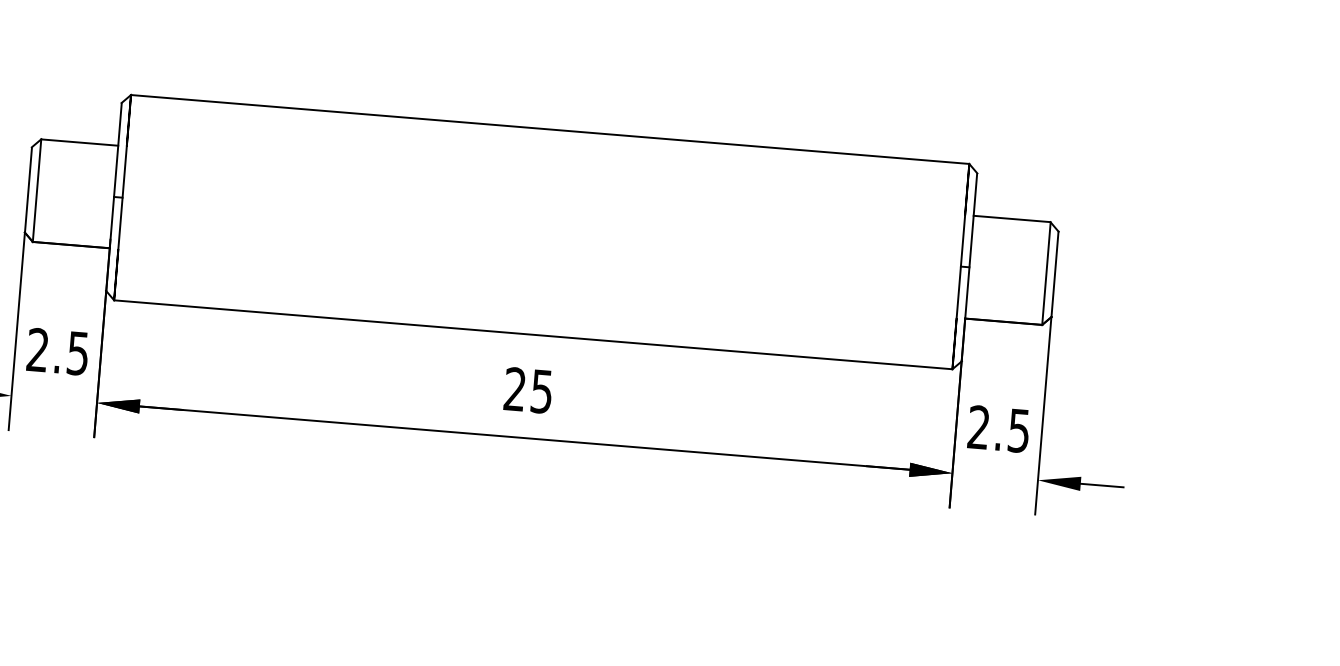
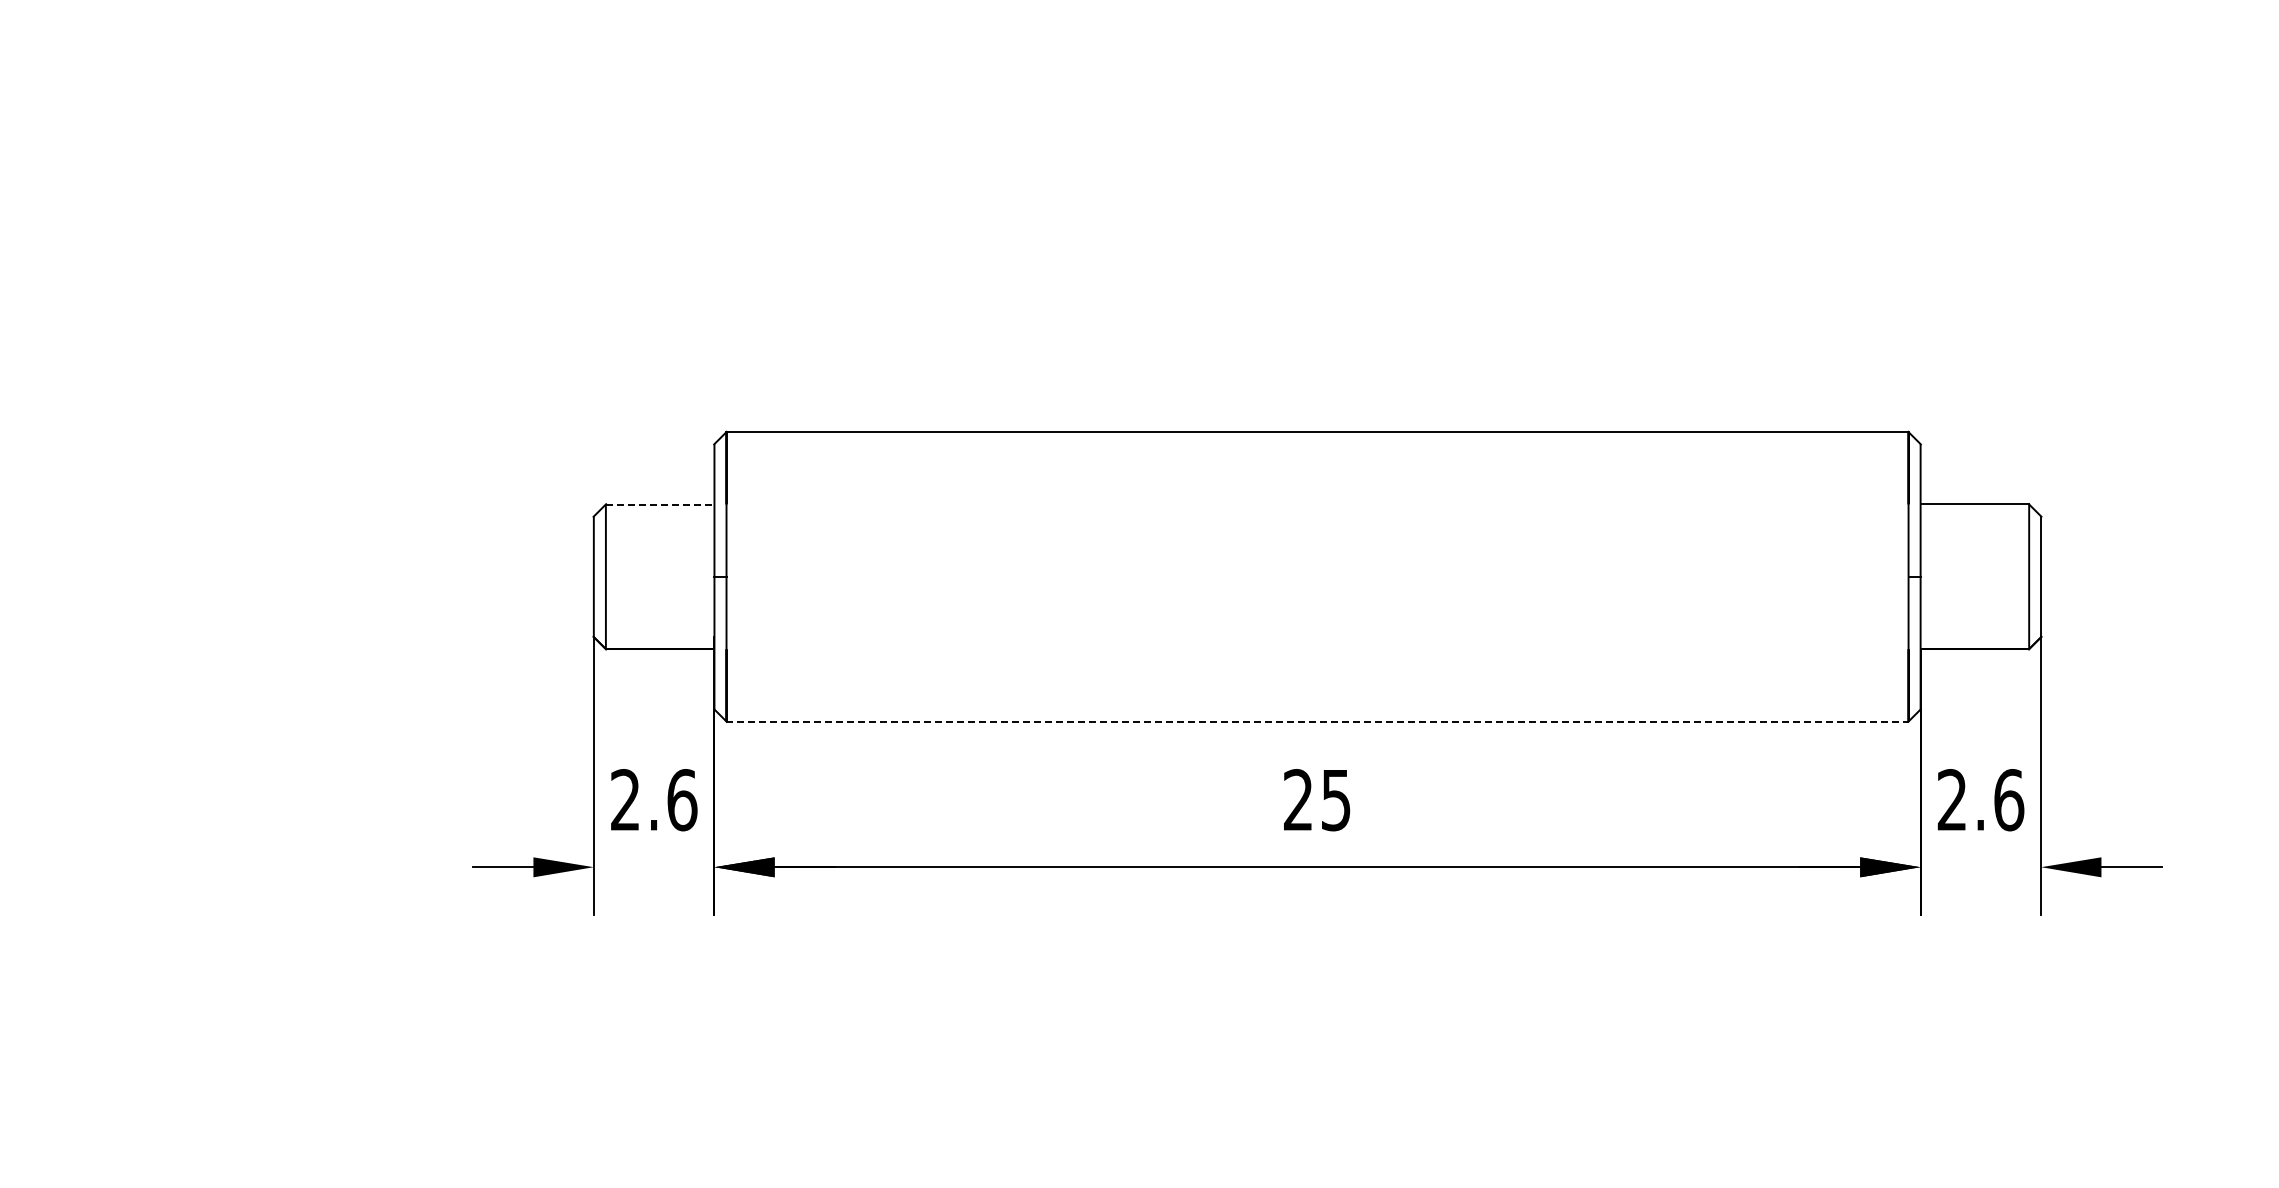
line: (79, 142) -> (660, 504), solid -> dashed
line: (533, 334) -> (1317, 721), solid -> dashed
text: (78, 353) -> (682, 800), 2.5 -> 2.6
text: (1019, 431) -> (2009, 800), 2.5 -> 2.6

